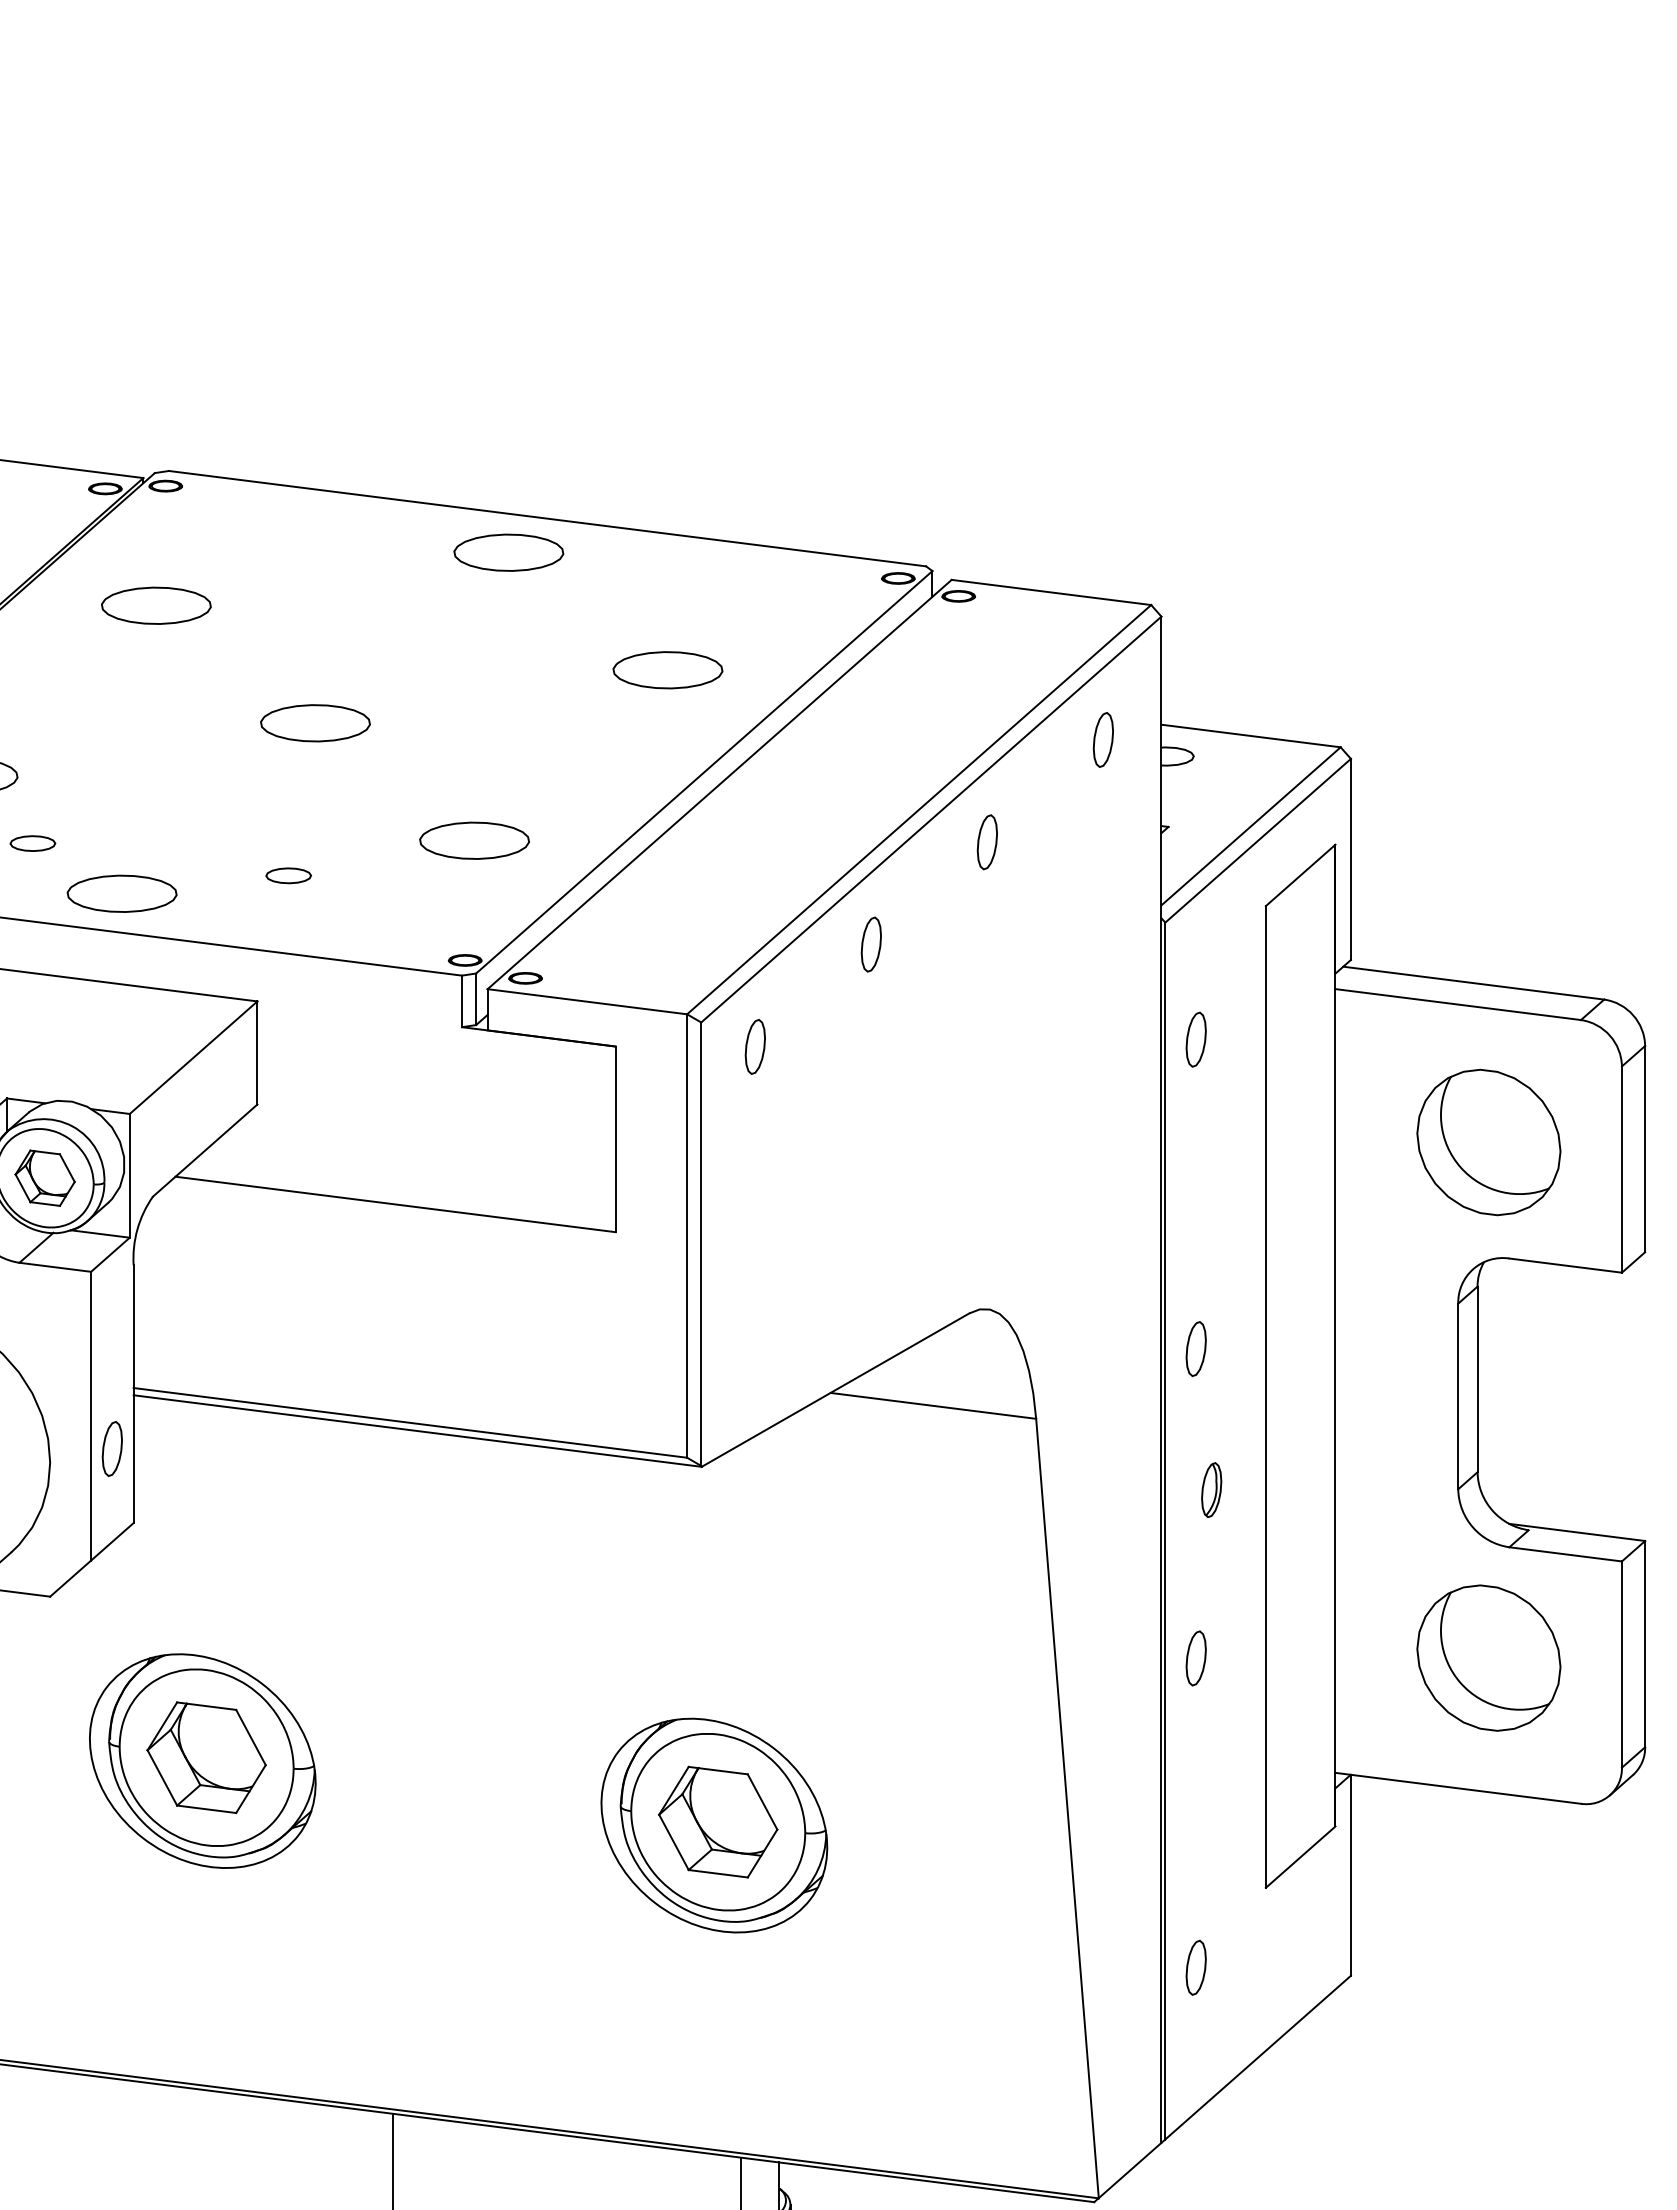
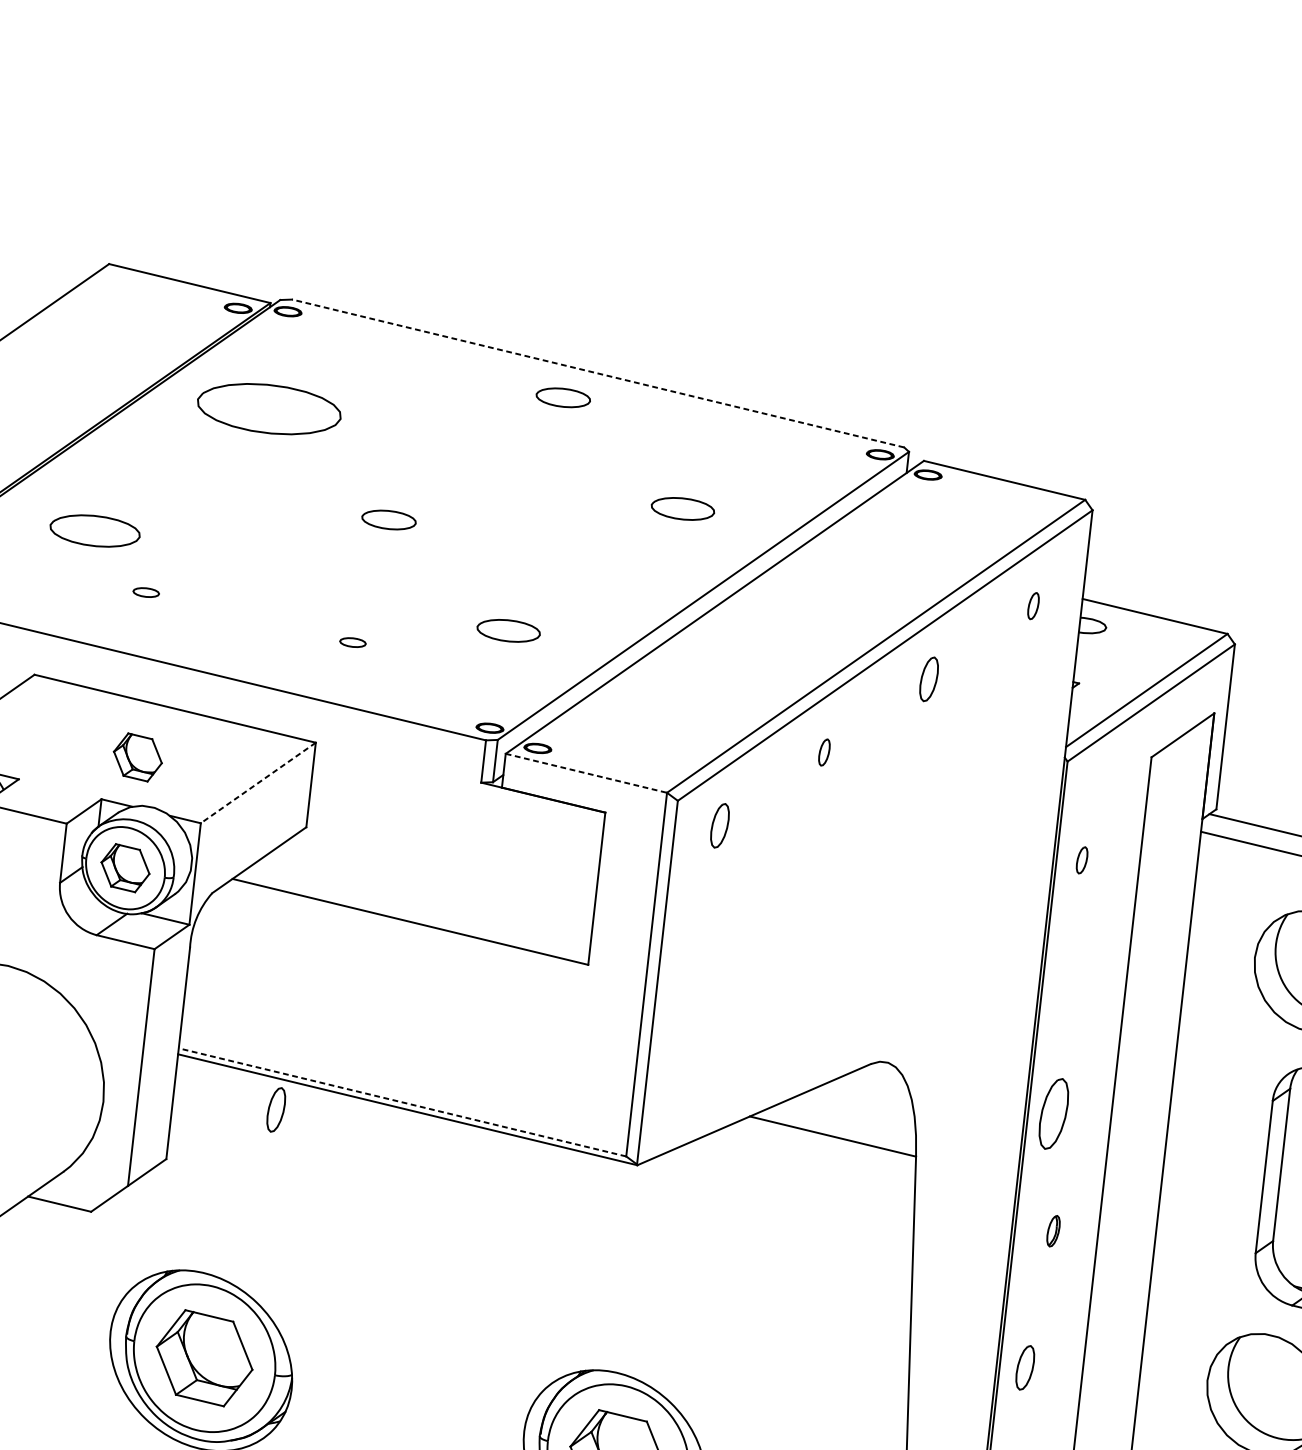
line: (547, 518) -> (598, 373), solid -> dashed
part: (508, 552) -> (563, 397), size x0.6
part: (156, 605) -> (269, 408), size x1.6
part: (667, 670) -> (682, 509), size x0.7
part: (315, 723) -> (389, 520), size x0.6
part: (1102, 739) -> (1032, 605), size x0.6
part: (474, 840) -> (508, 630), size x0.7
part: (32, 843) -> (145, 592), size x0.7
part: (288, 875) -> (352, 642), size x0.7
part: (121, 893) -> (214, 641), removed
part: (870, 944) -> (823, 752), size x0.6
line: (587, 1001) -> (586, 773), solid -> dashed
part: (1195, 1039) -> (1081, 860), size x0.6
part: (44, 1042) -> (137, 756), added
line: (193, 1058) -> (258, 783), solid -> dashed
part: (1195, 1349) -> (1053, 1114), size x1.6
line: (410, 1422) -> (402, 1102), solid -> dashed
part: (111, 1448) -> (275, 1109), moved
part: (1211, 1489) -> (1053, 1230), size x0.7

